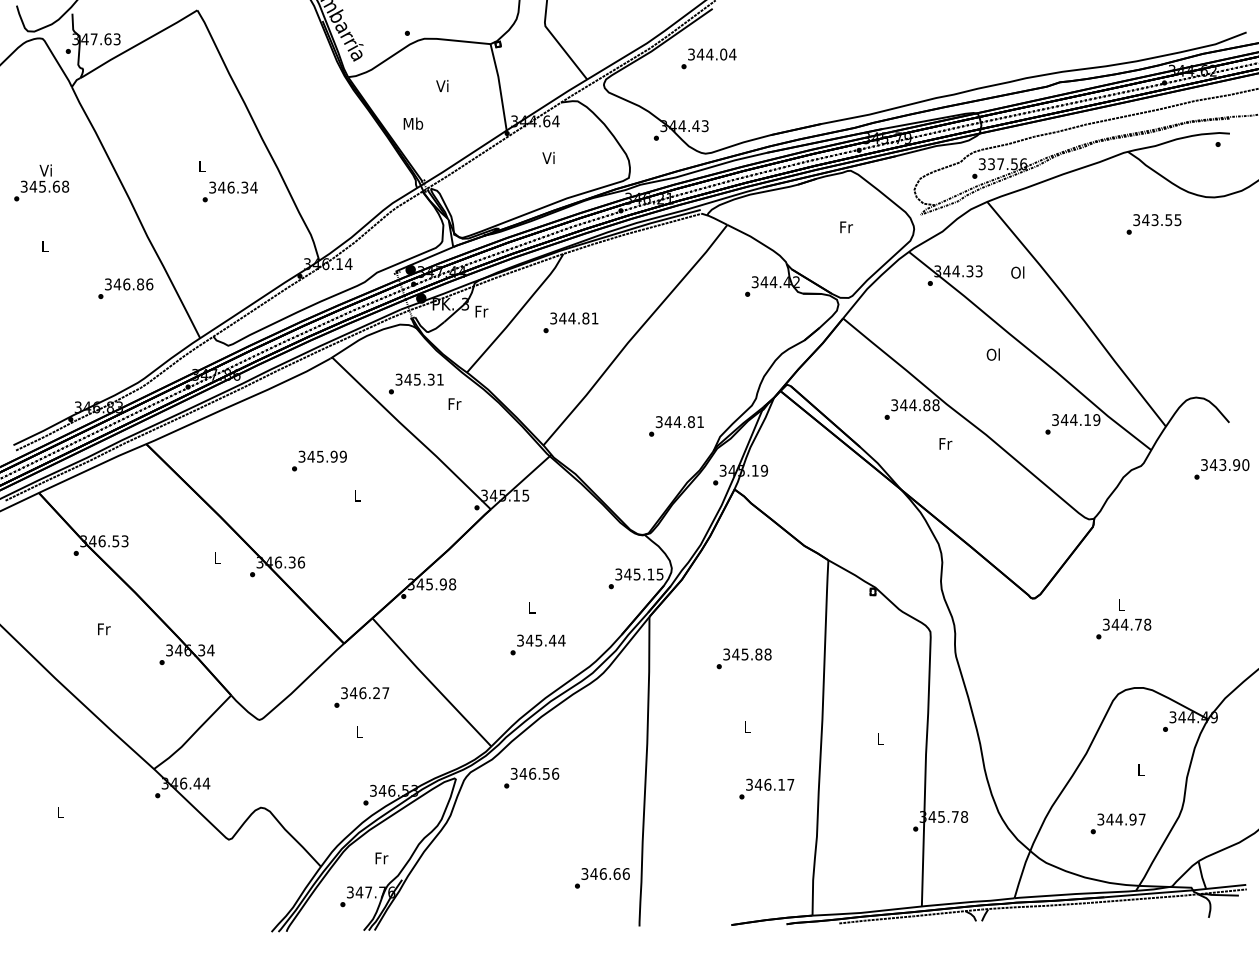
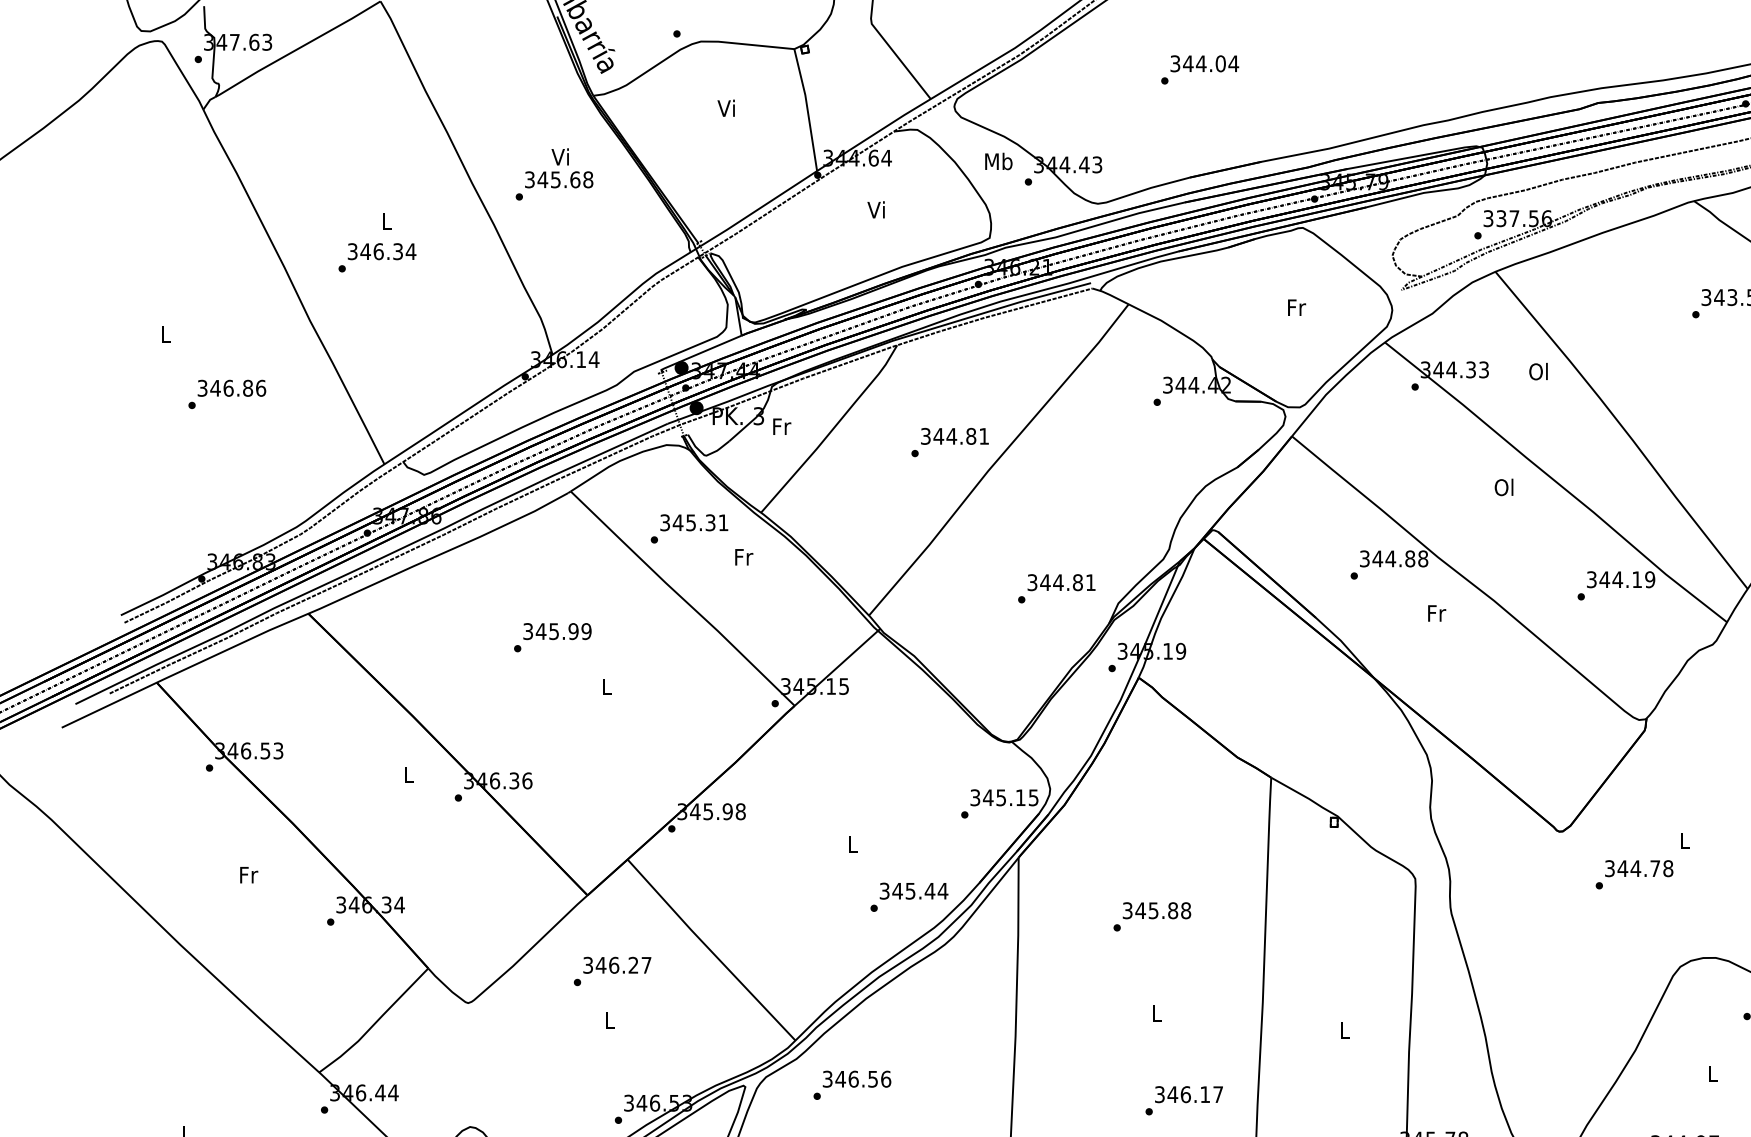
text: (708, 58) -> (1199, 69), moved
text: (413, 123) -> (998, 161), moved
text: (41, 182) -> (554, 173), moved
text: (229, 191) -> (376, 257), moved
text: (125, 288) -> (226, 394), moved
text: (570, 322) -> (949, 442), moved
text: (1123, 628) -> (1634, 874), moved
text: (537, 644) -> (908, 896), moved

